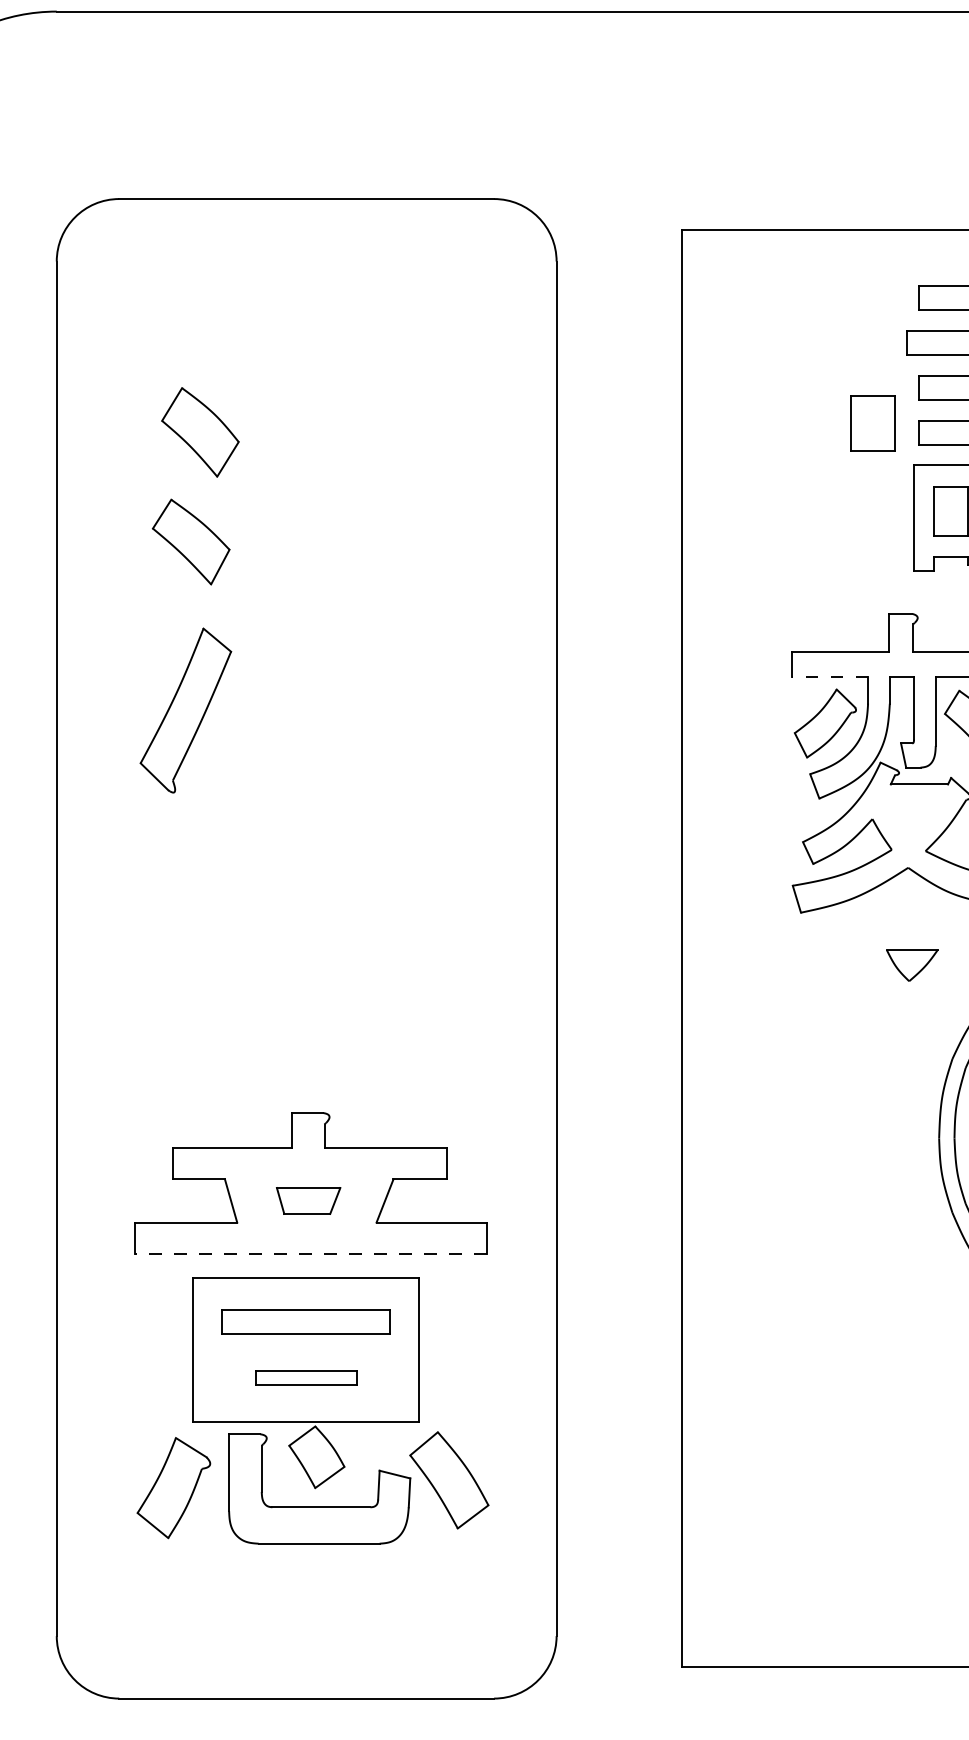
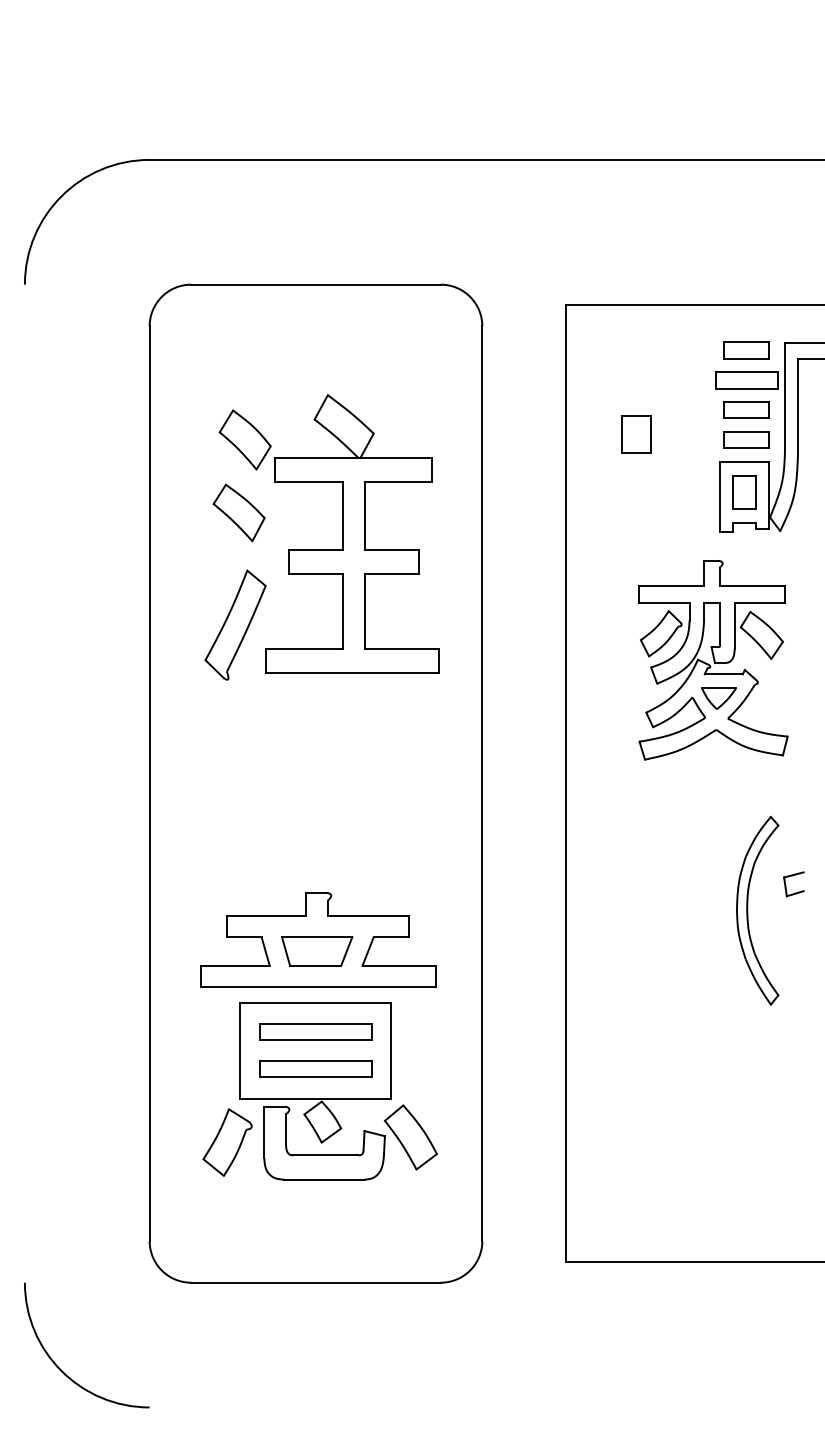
part: (873, 424) -> (636, 434), moved
part: (361, 572) -> (352, 533), added
line: (828, 676) -> (663, 602), dashed -> solid
part: (911, 965) -> (718, 698), moved
part: (308, 1200) -> (317, 951), size x1.67
line: (310, 1255) -> (318, 987), dashed -> solid
part: (305, 1376) -> (315, 1068), size x1.67

